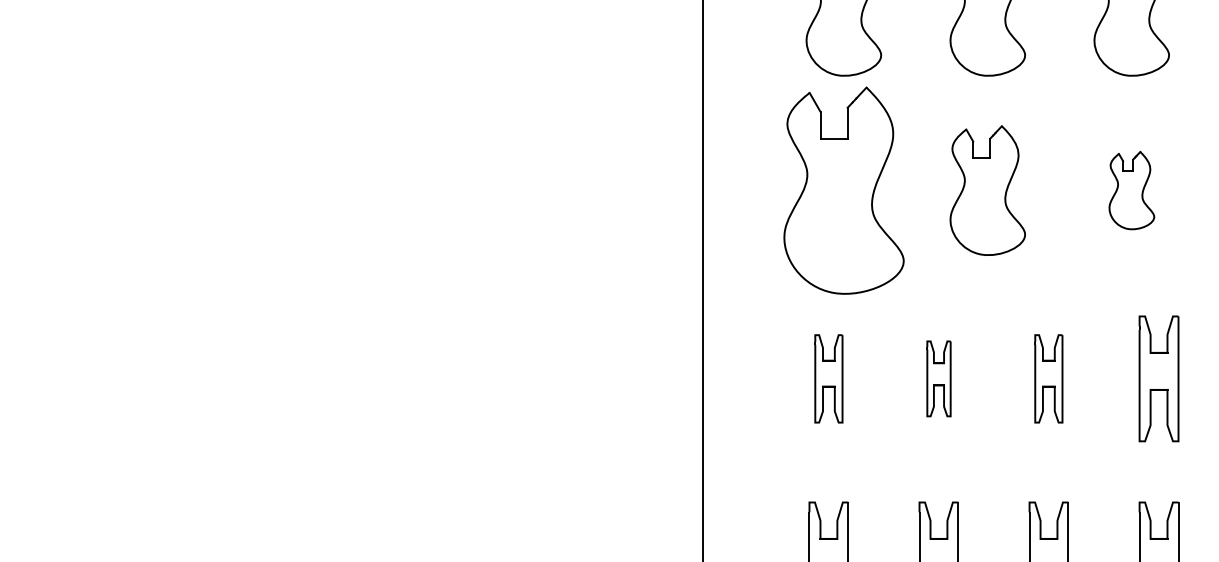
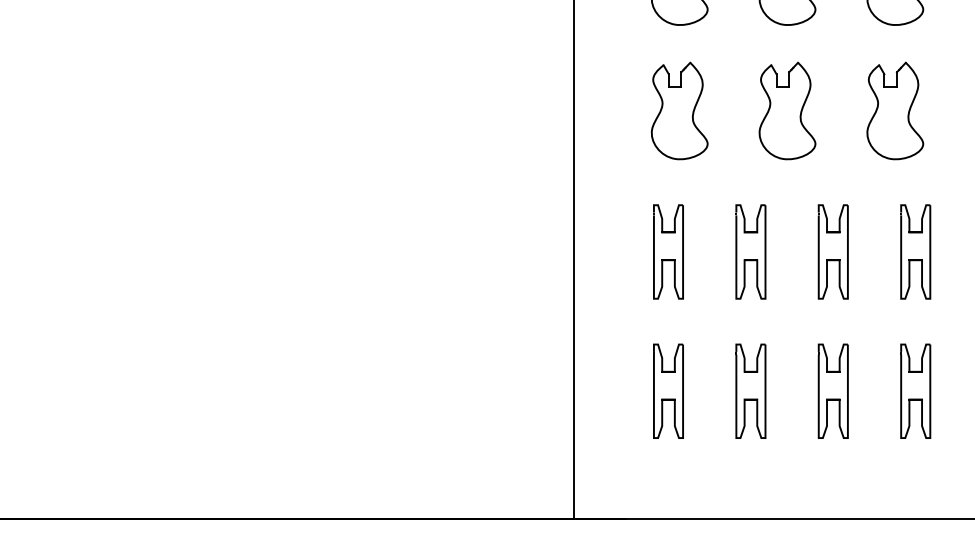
part: (843, 189) -> (679, 110), size x0.62
part: (1132, 189) -> (895, 110), size x1.67
part: (828, 378) -> (668, 251), size x1.43
part: (938, 378) -> (750, 251), size x1.67
part: (1047, 378) -> (832, 251), size x1.43

